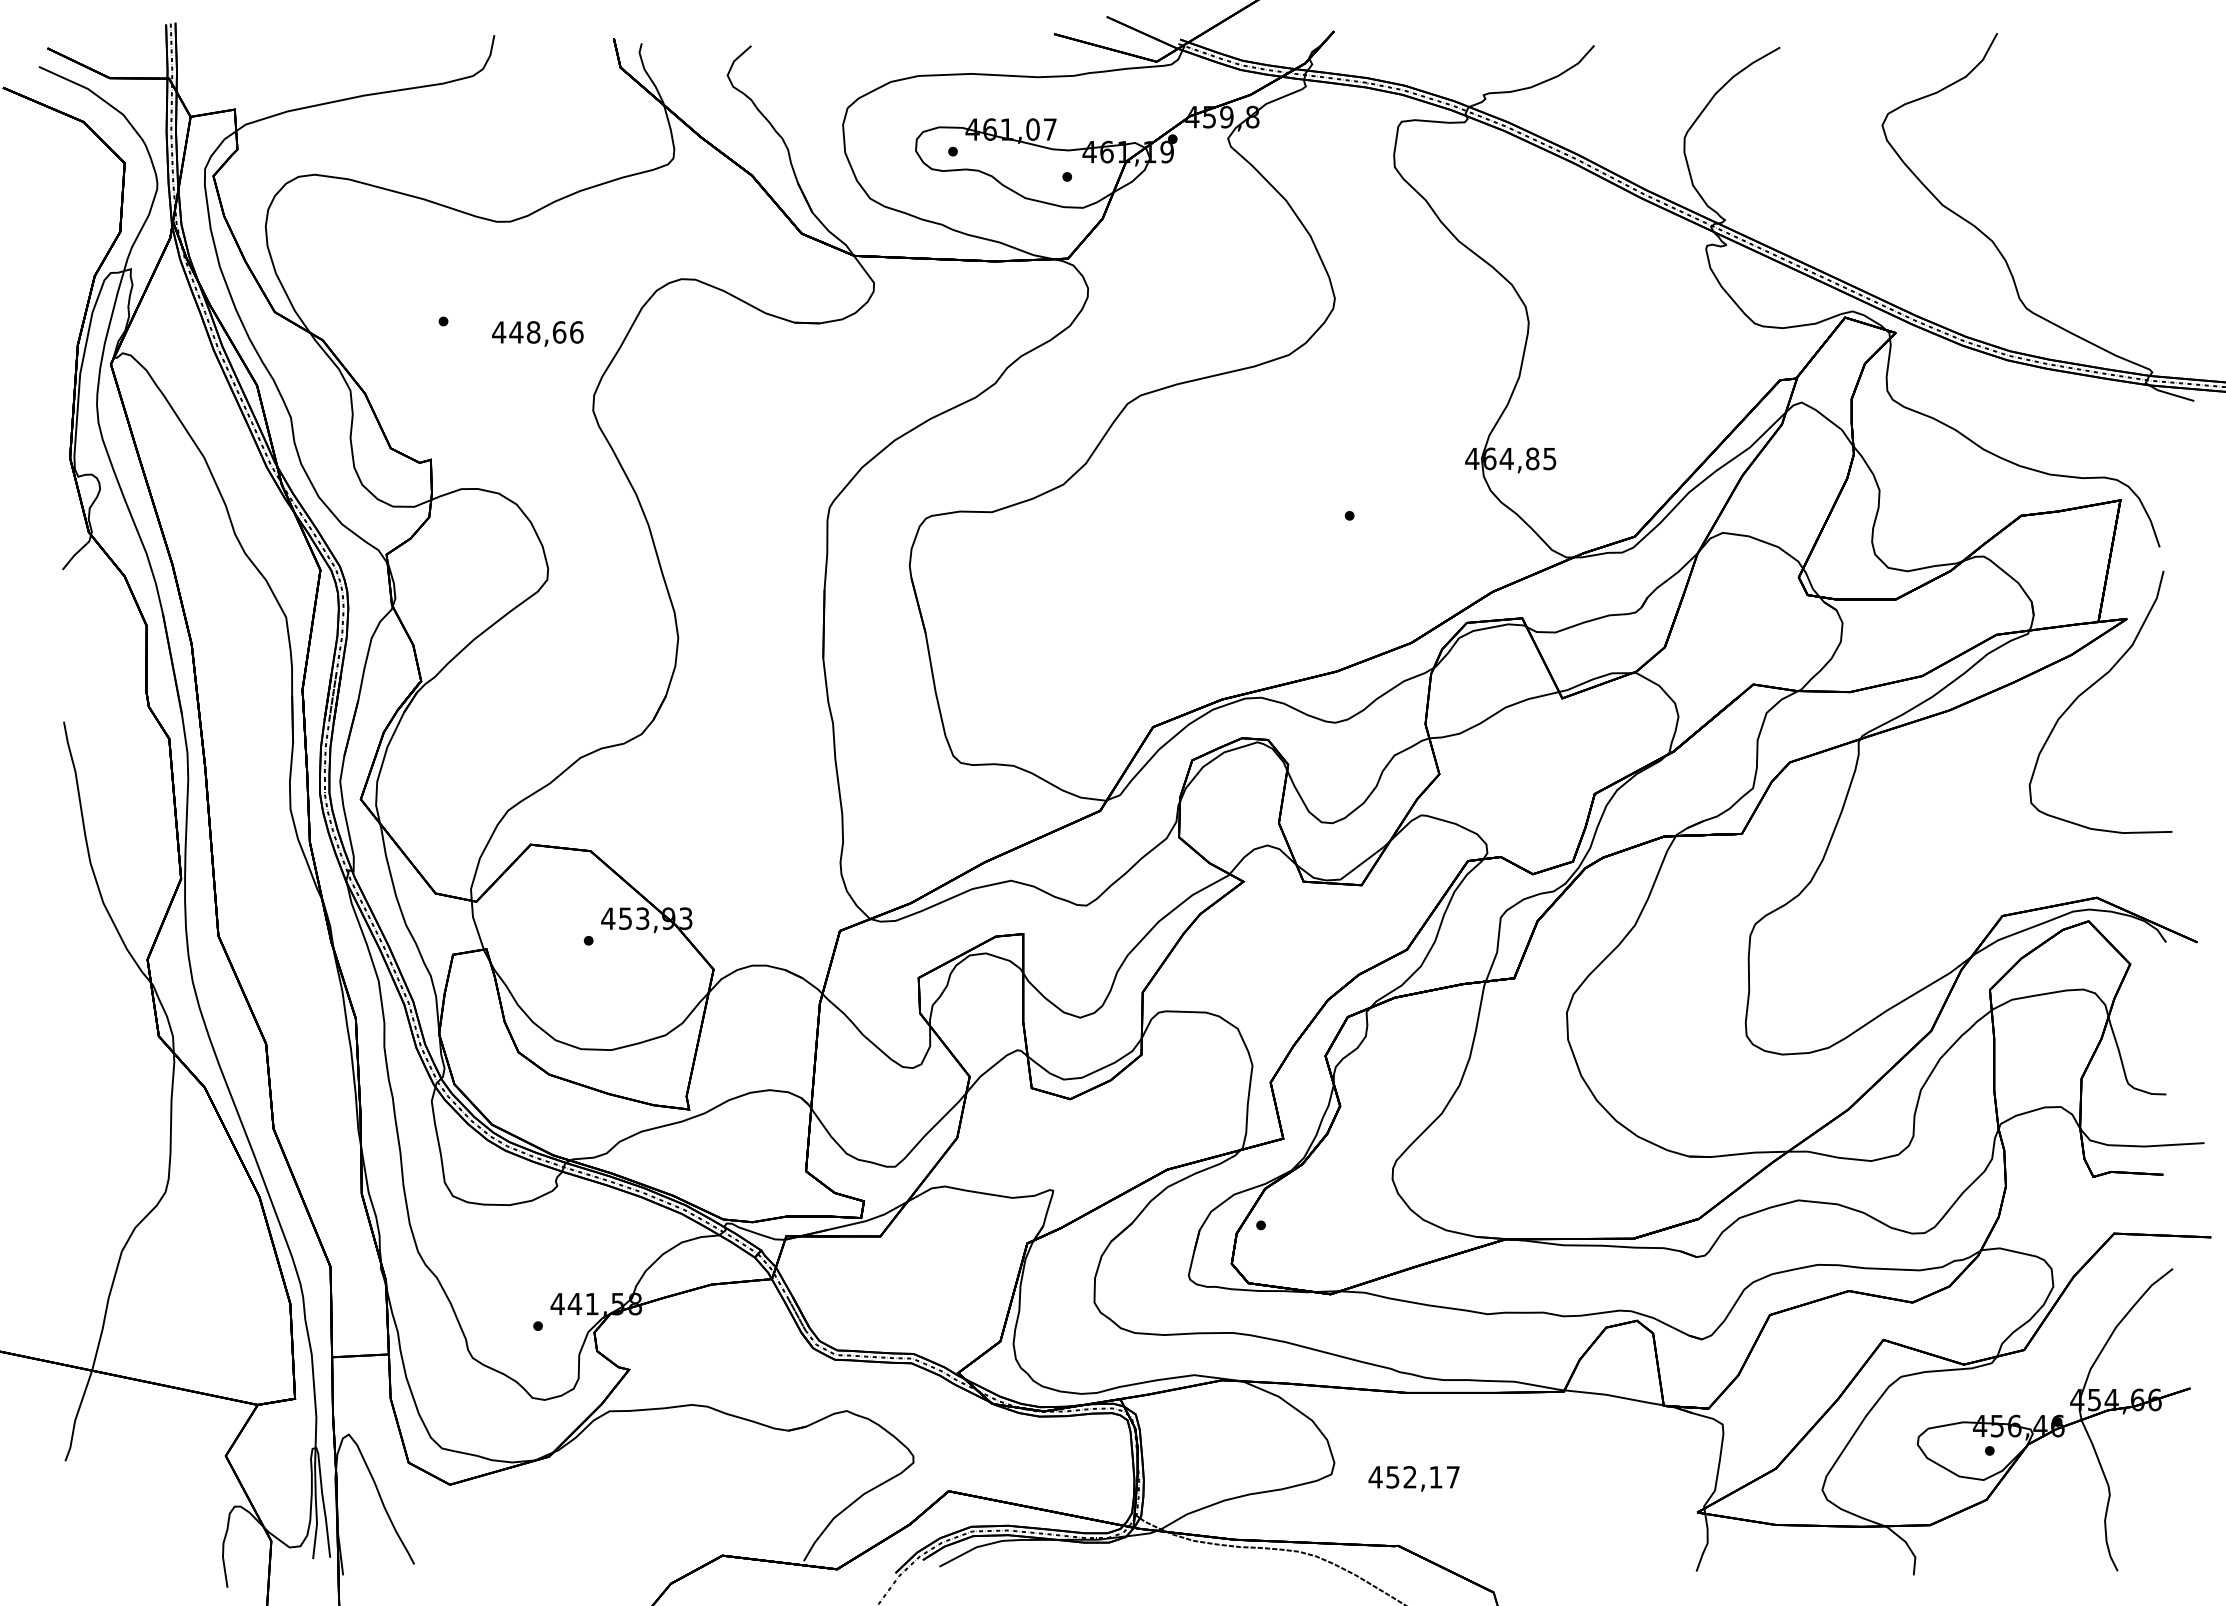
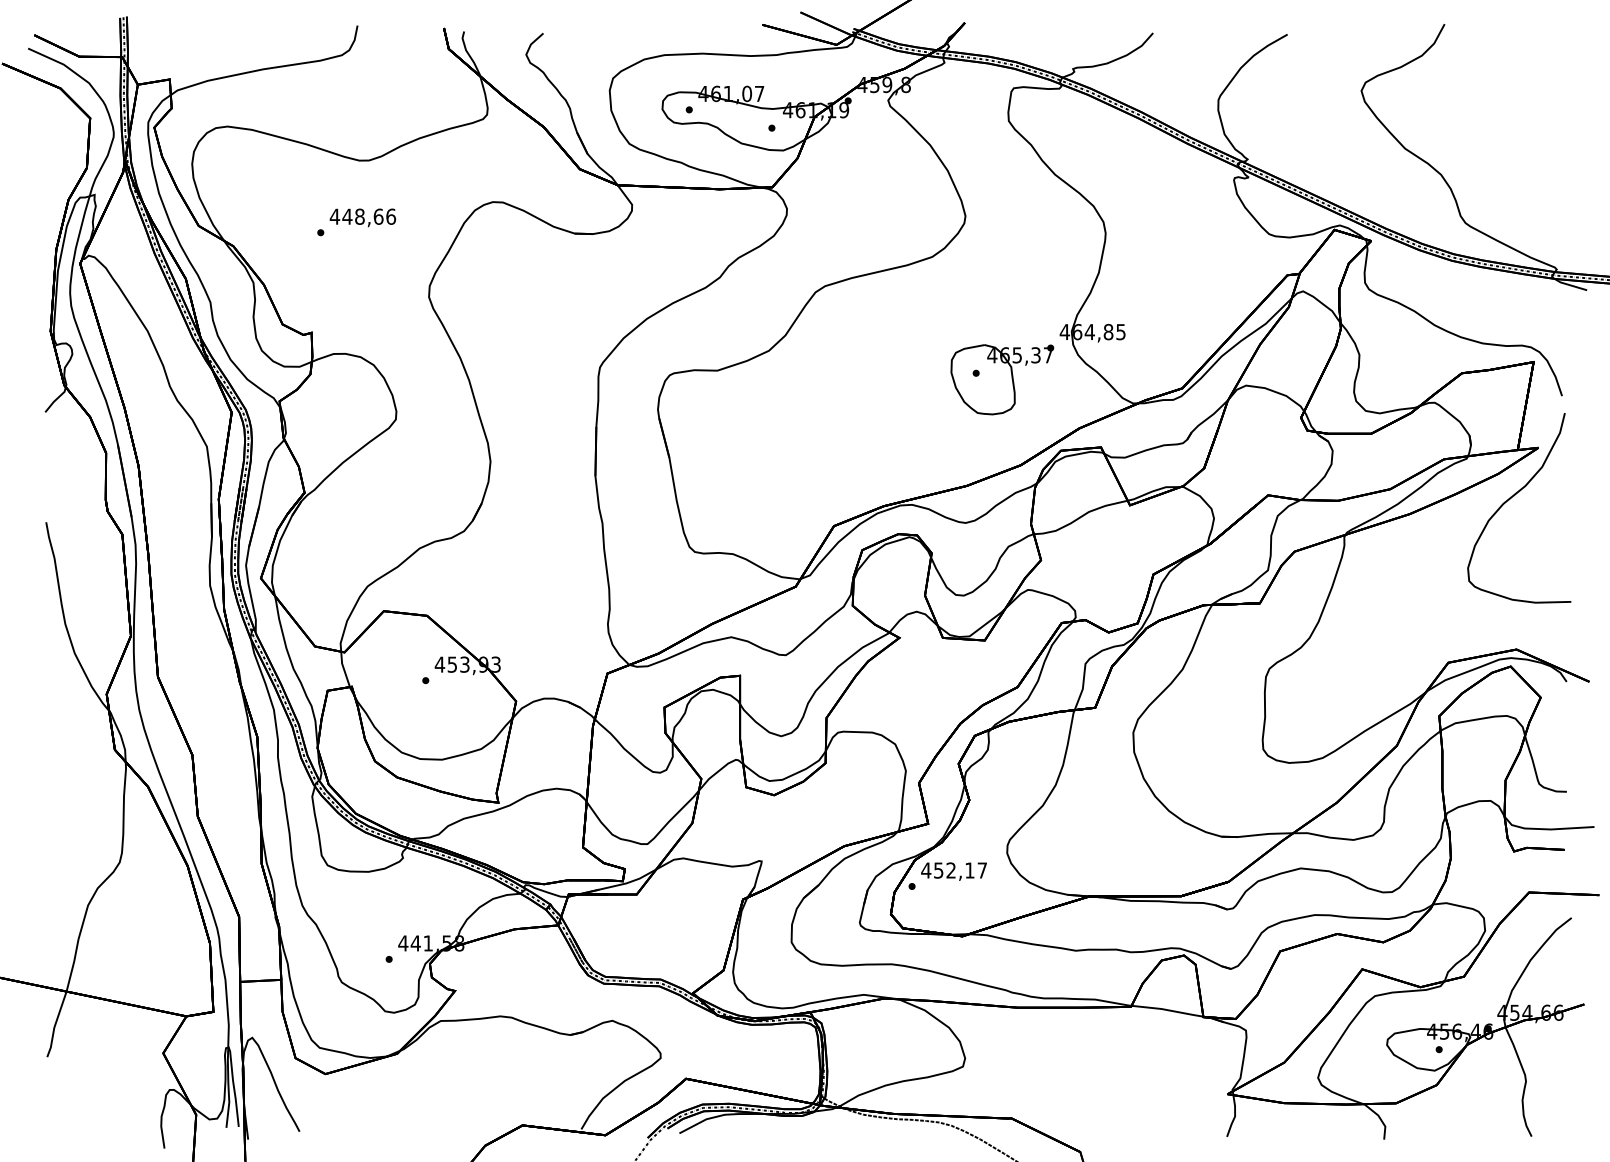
text: (537, 333) -> (362, 217), moved
part: (1385, 524) -> (1002, 379), added
text: (1413, 1478) -> (953, 871), moved

